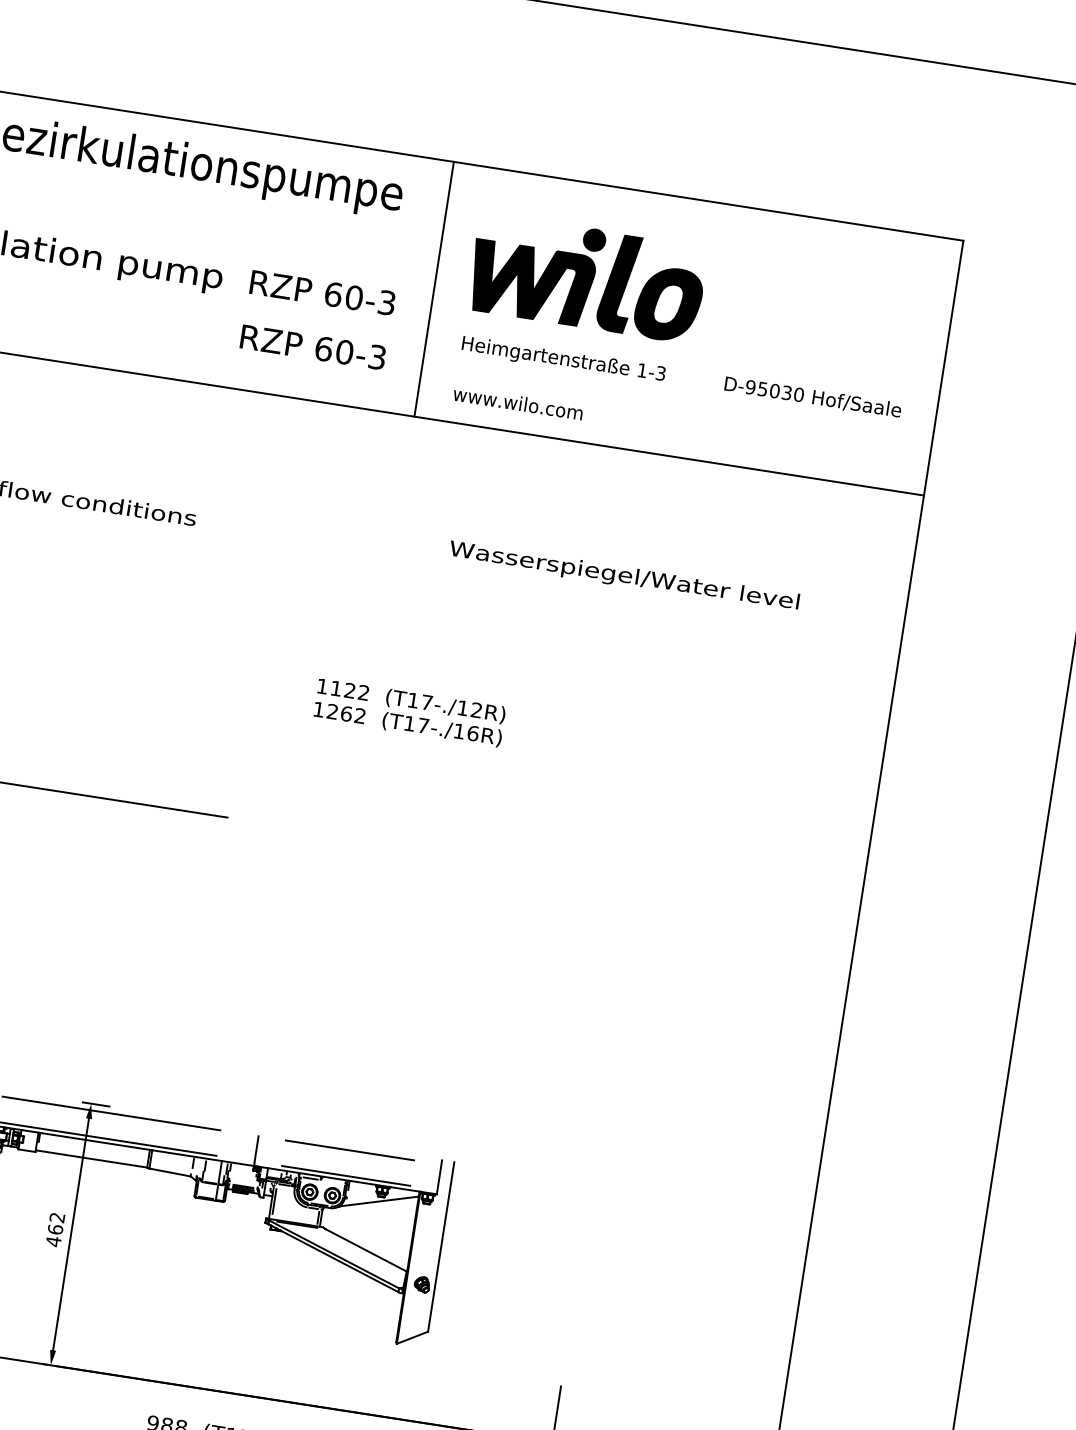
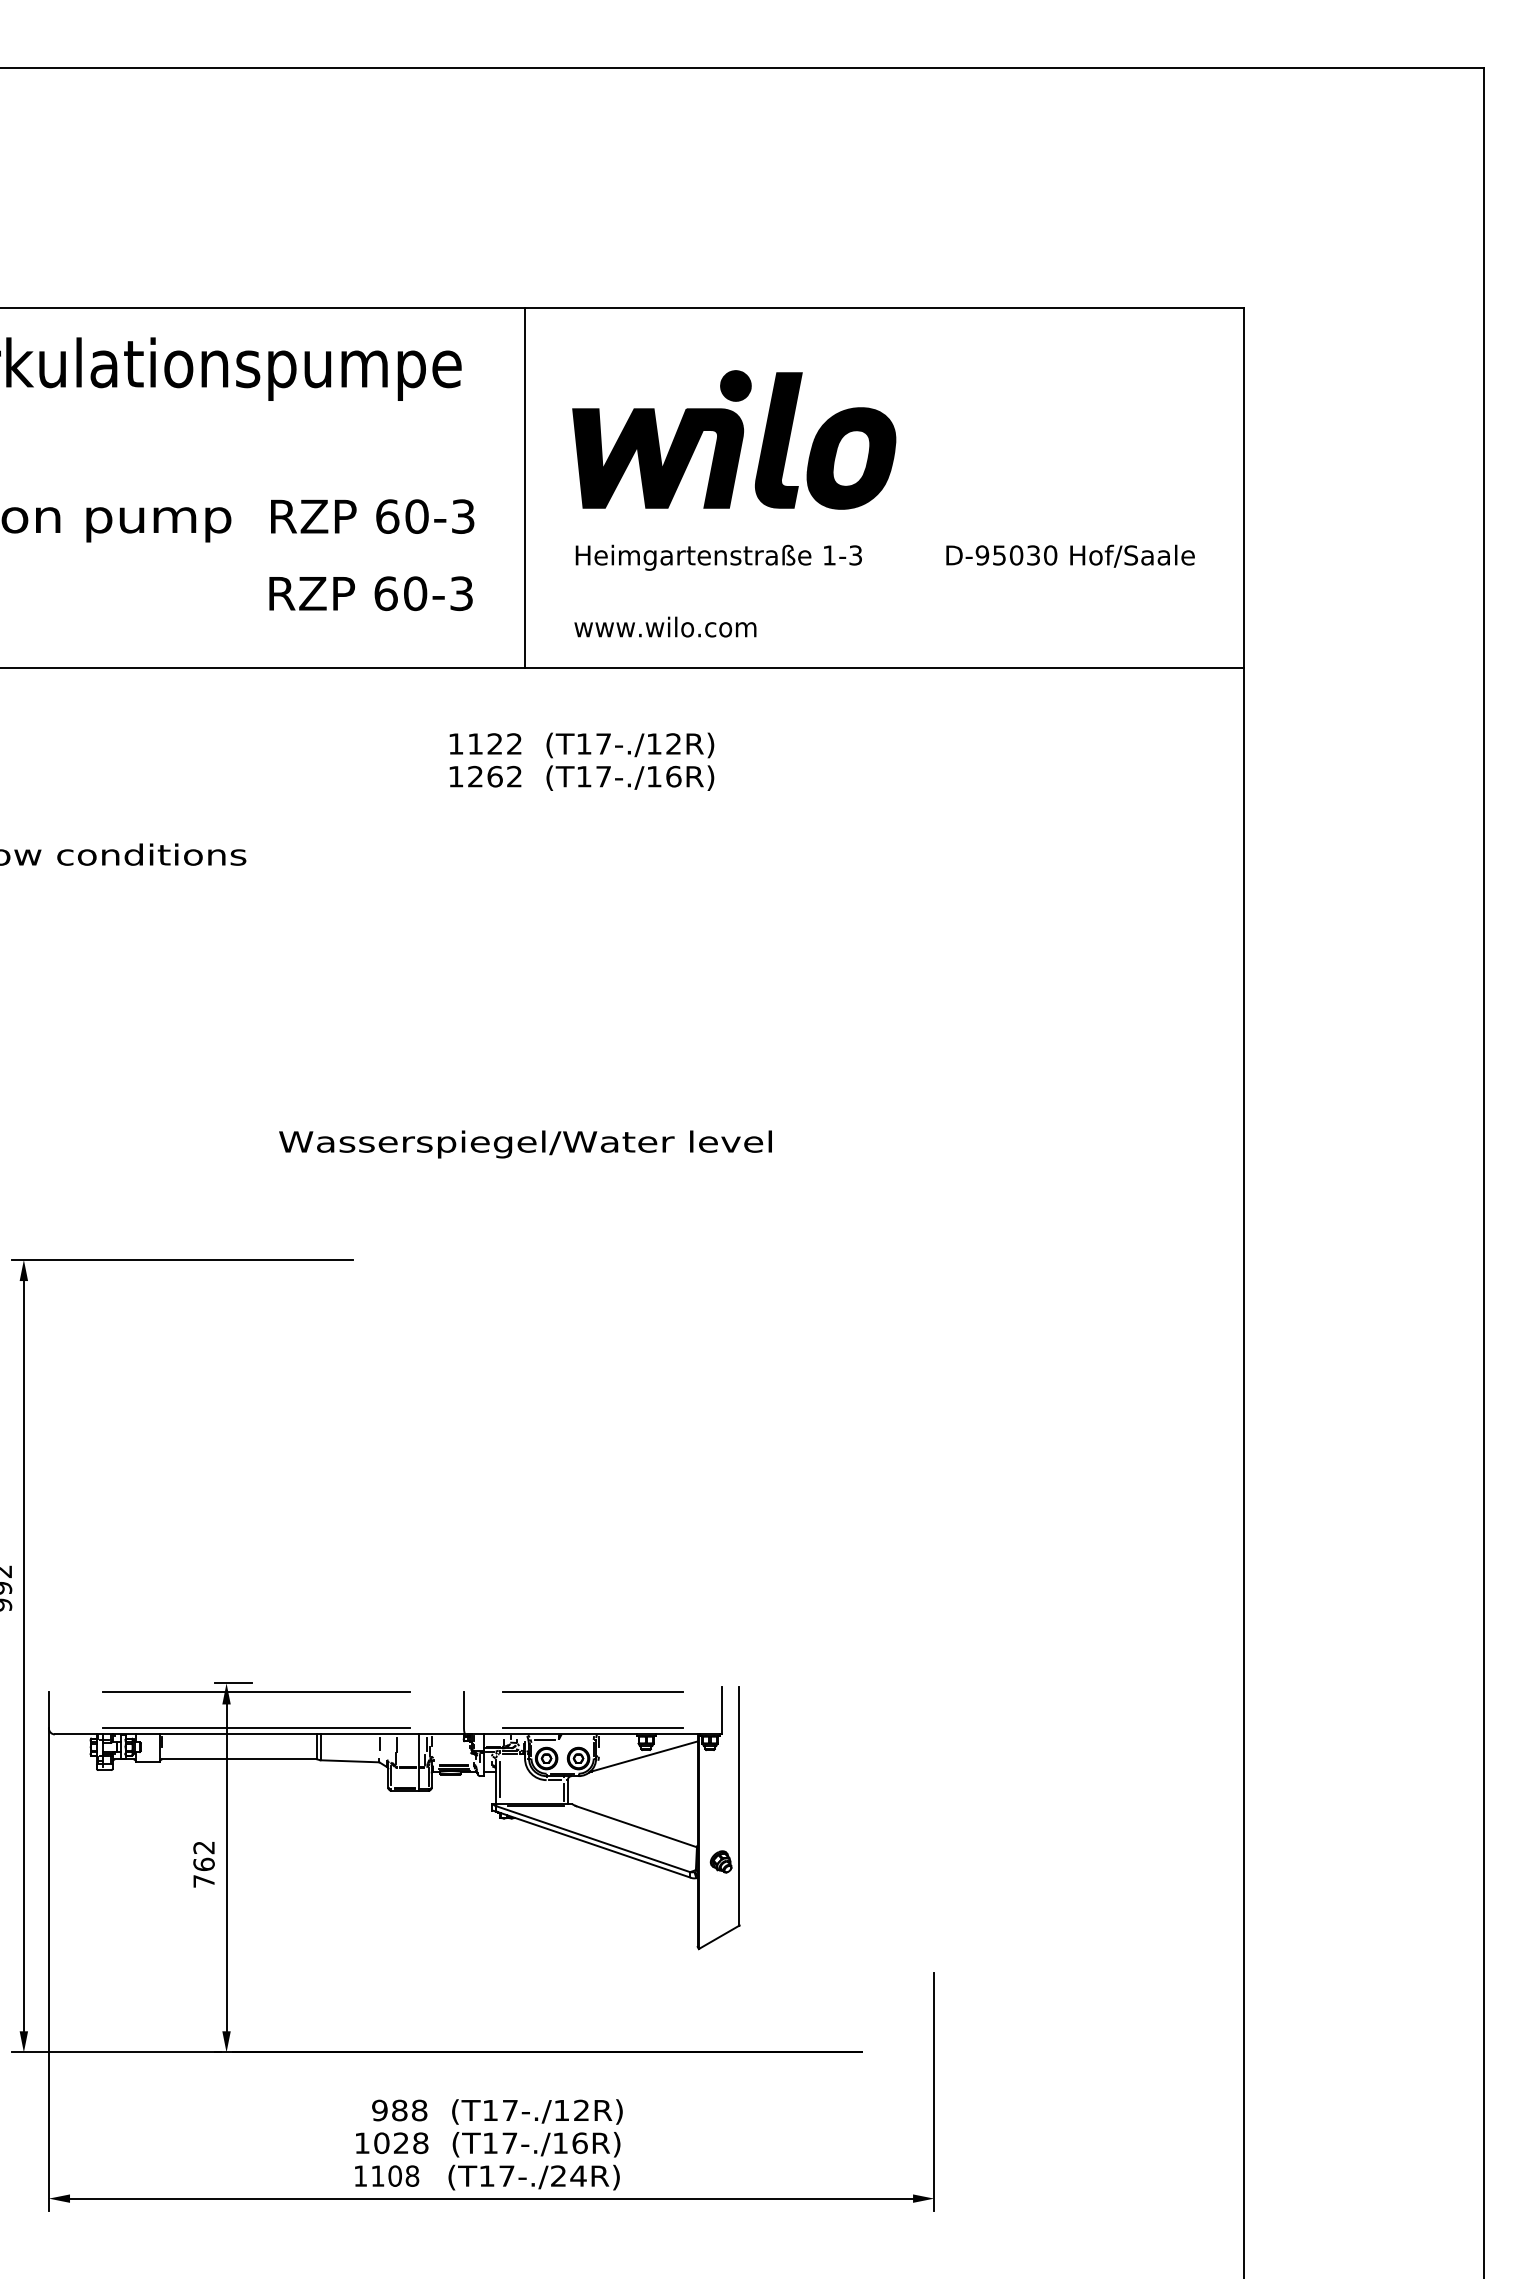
text: (624, 576) -> (525, 1144), moved
text: (409, 712) -> (581, 761), moved
text: (53, 1241) -> (203, 1881), 462 -> 762

